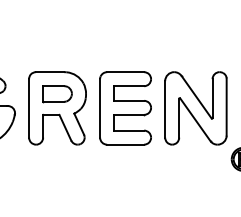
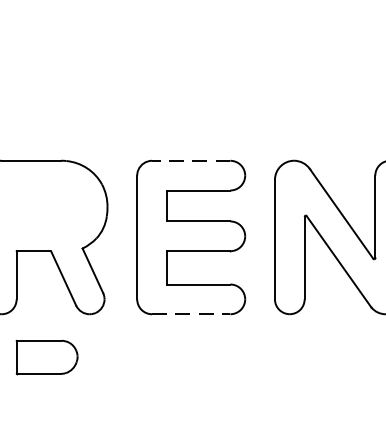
line: (125, 72) -> (190, 161), solid -> dashed
part: (57, 94) -> (47, 358), moved
line: (126, 144) -> (193, 313), solid -> dashed

